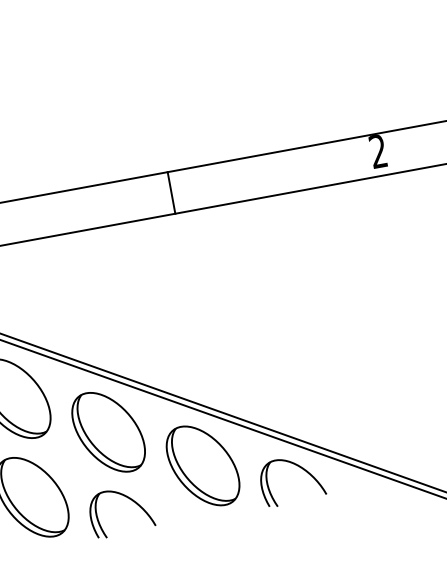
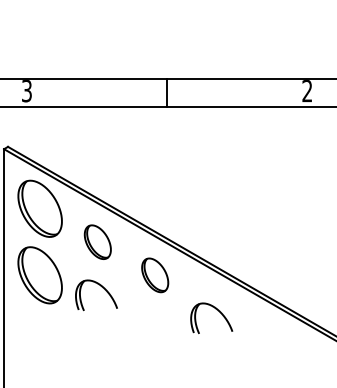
part: (108, 432) -> (97, 242), size x0.6
part: (201, 466) -> (154, 275), size x0.6
part: (295, 466) -> (215, 309), moved

